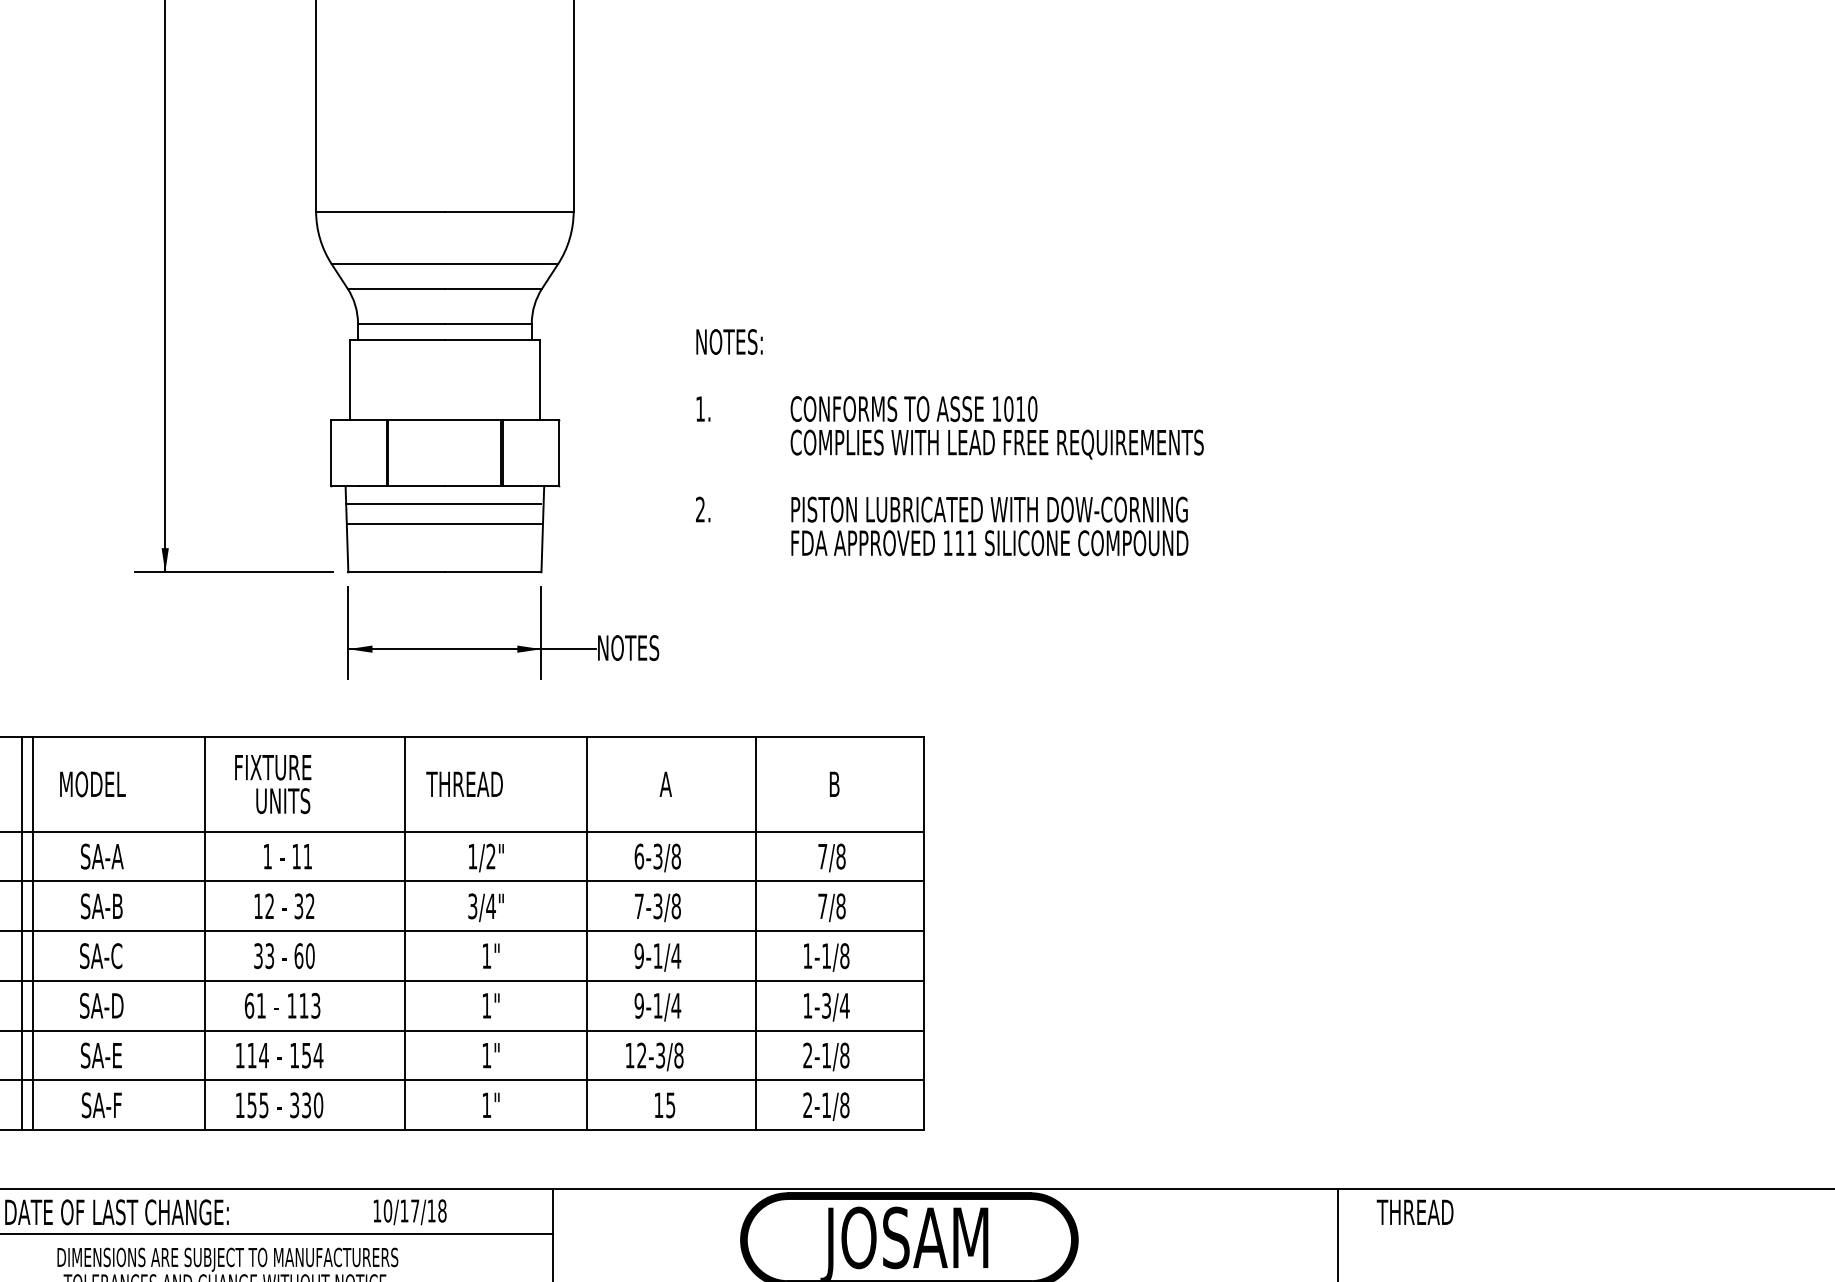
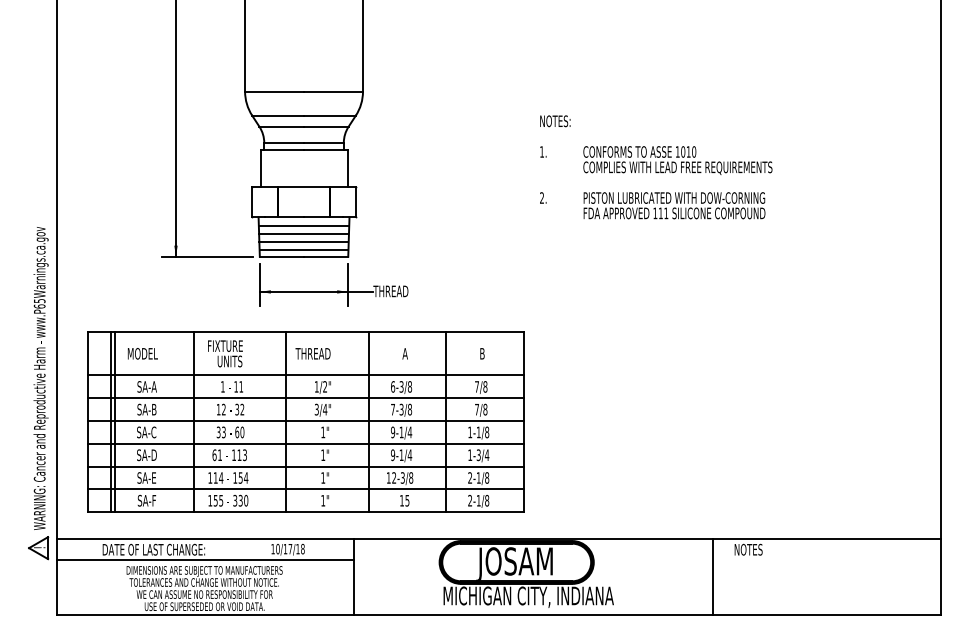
text: (950, 442) -> (656, 167), moved
line: (443, 541) -> (303, 242), added
line: (443, 556) -> (303, 249), added
text: (633, 648) -> (390, 291), NOTES -> THREAD
text: (1413, 1211) -> (747, 549), THREAD -> NOTES

